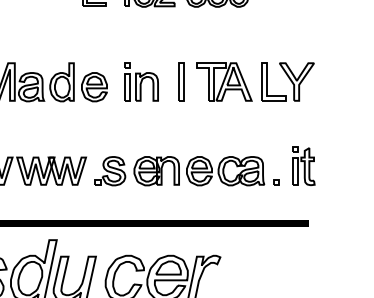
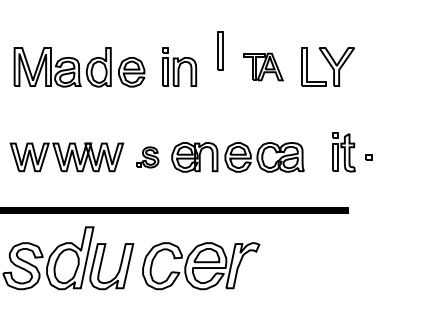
part: (182, 81) -> (220, 50), moved
part: (224, 81) -> (263, 66), size x0.7
part: (110, 171) -> (147, 157), size x0.7
part: (275, 182) -> (368, 157), moved

